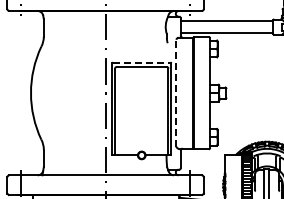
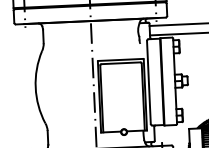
line: (141, 62) -> (120, 59), dashed -> solid
line: (176, 92) -> (148, 81), dashed -> solid

